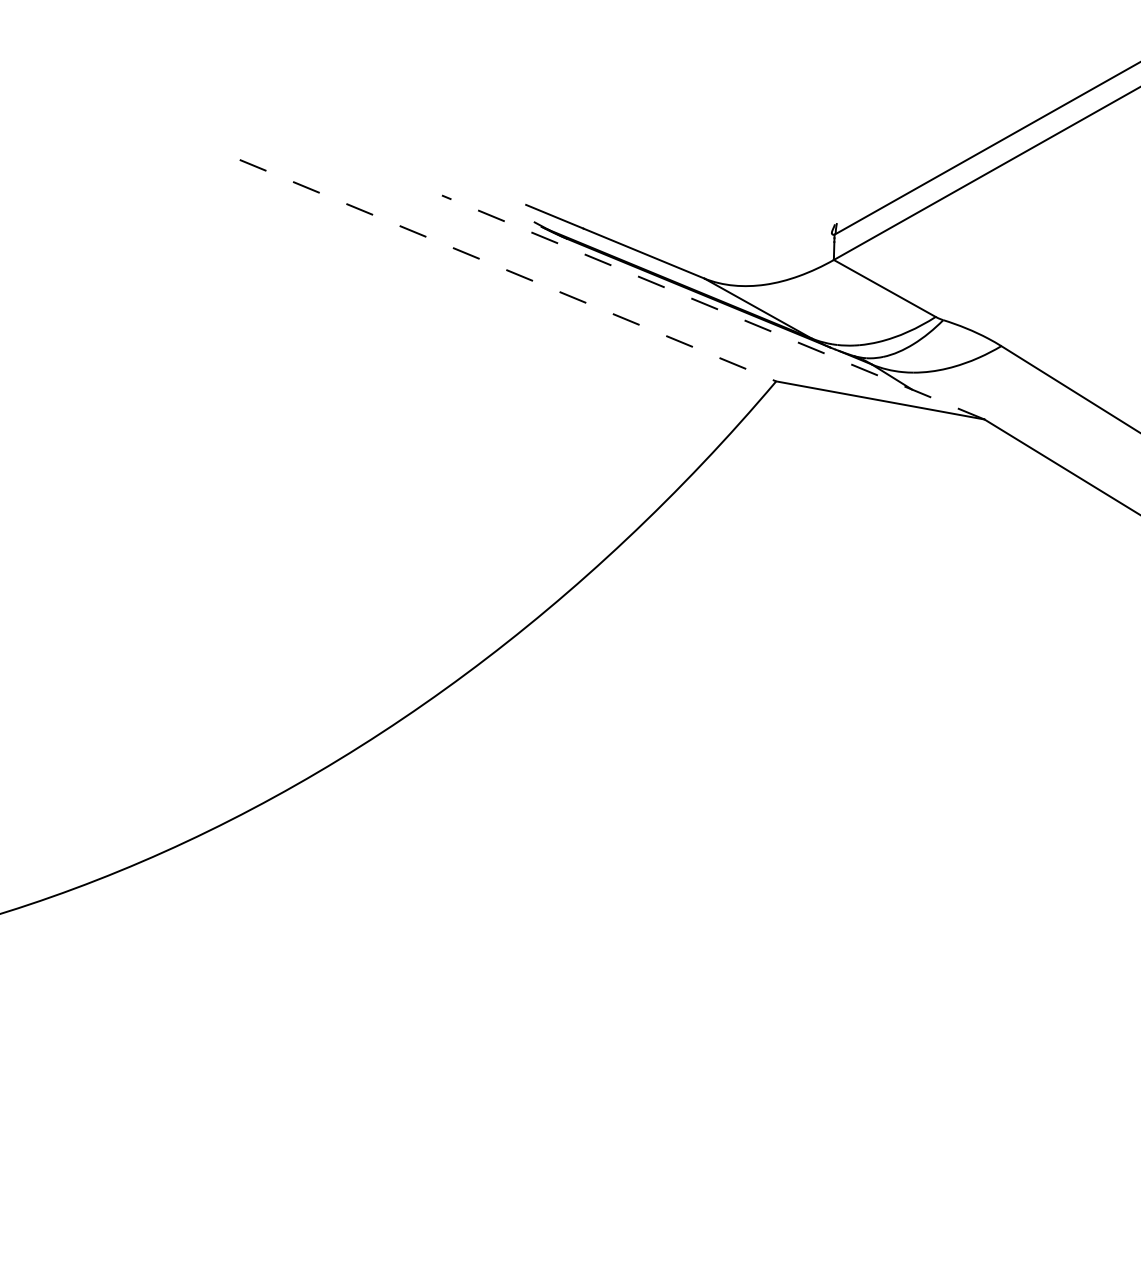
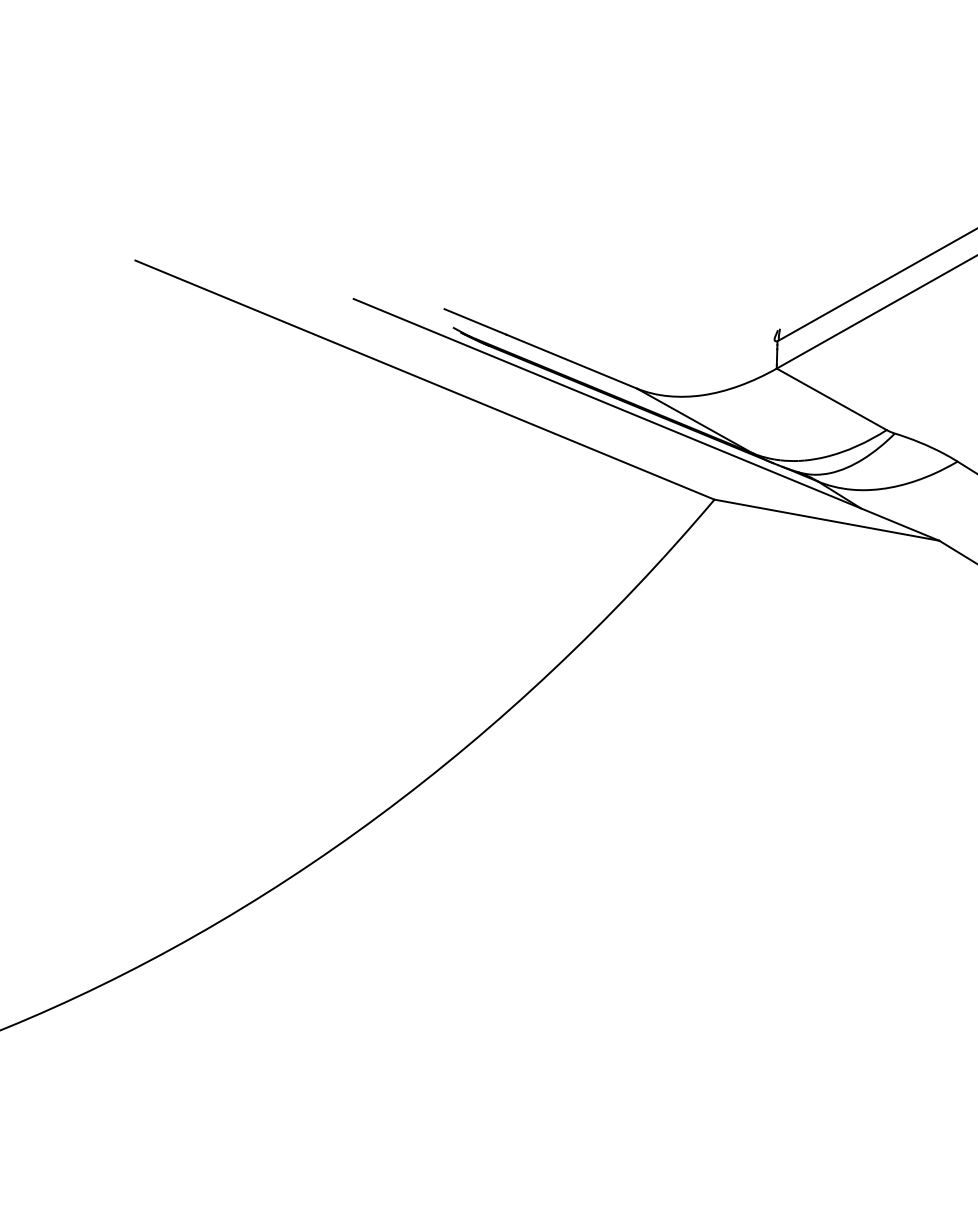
line: (508, 270) -> (425, 379), dashed -> solid
line: (712, 307) -> (645, 419), dashed -> solid

